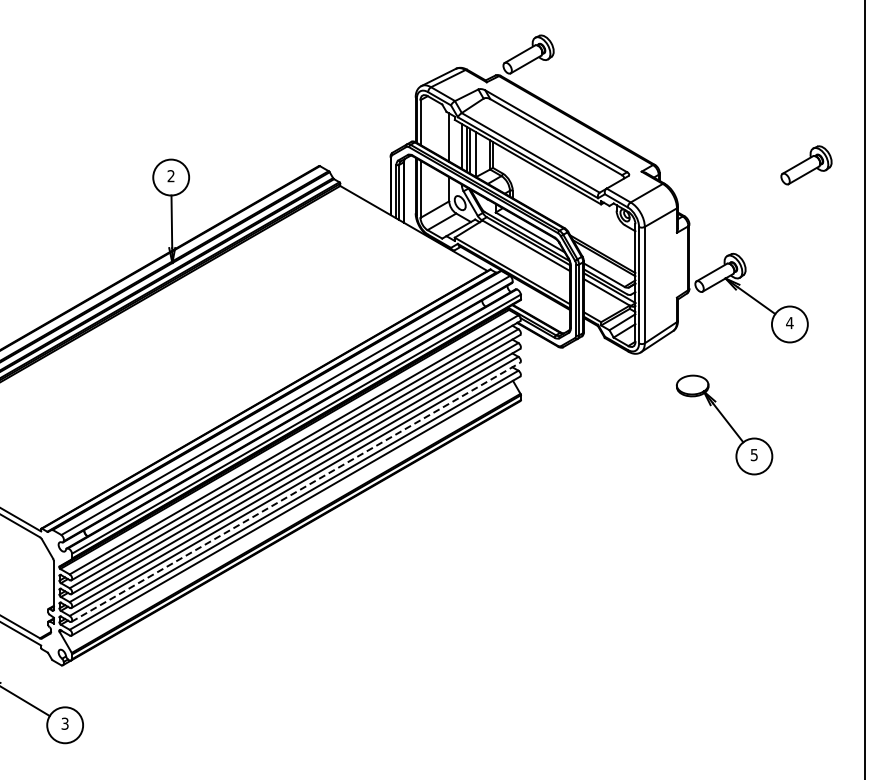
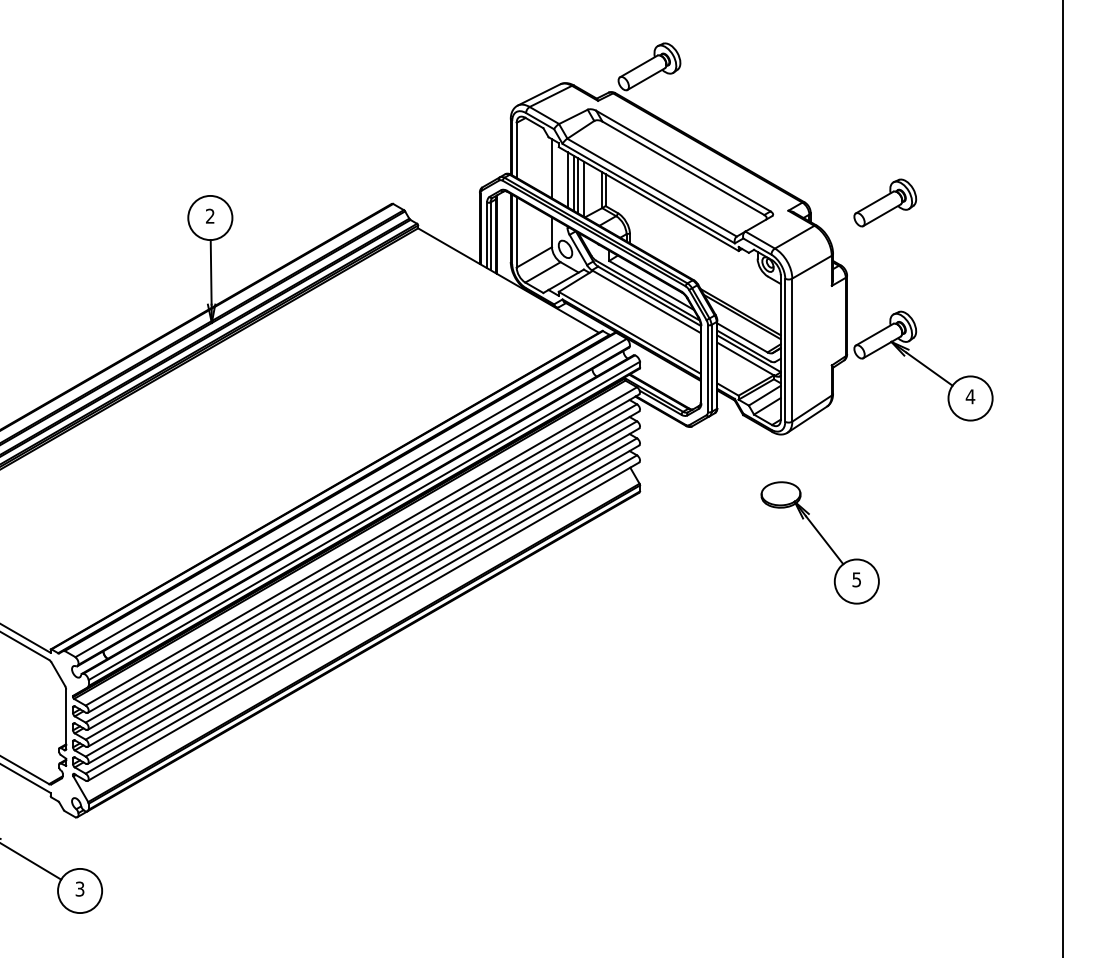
part: (806, 165) -> (885, 203), moved
part: (724, 424) -> (820, 542), moved
line: (296, 492) -> (364, 604), dashed -> solid

